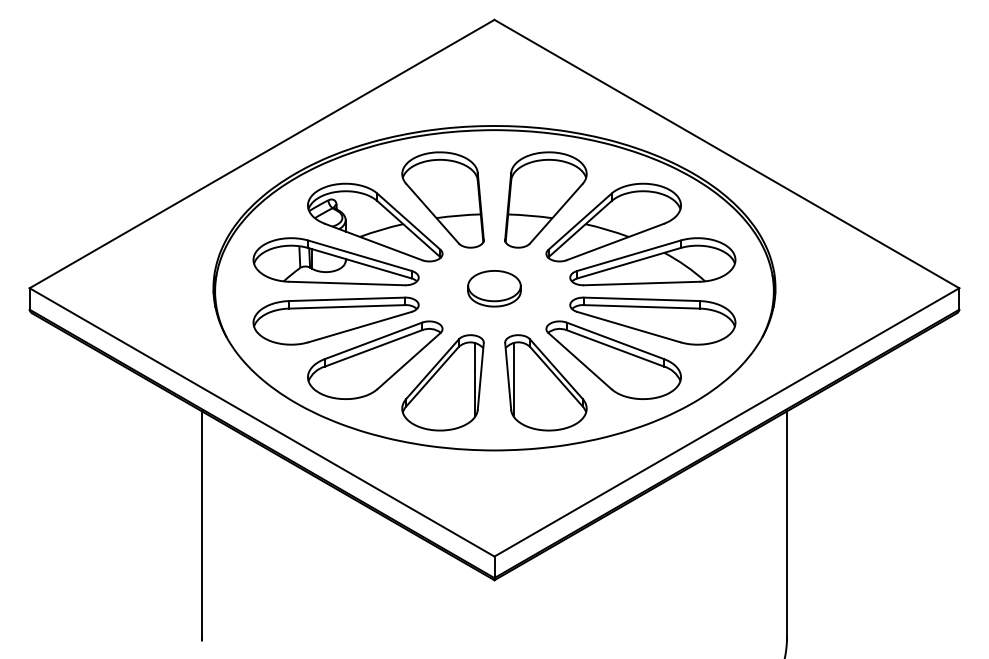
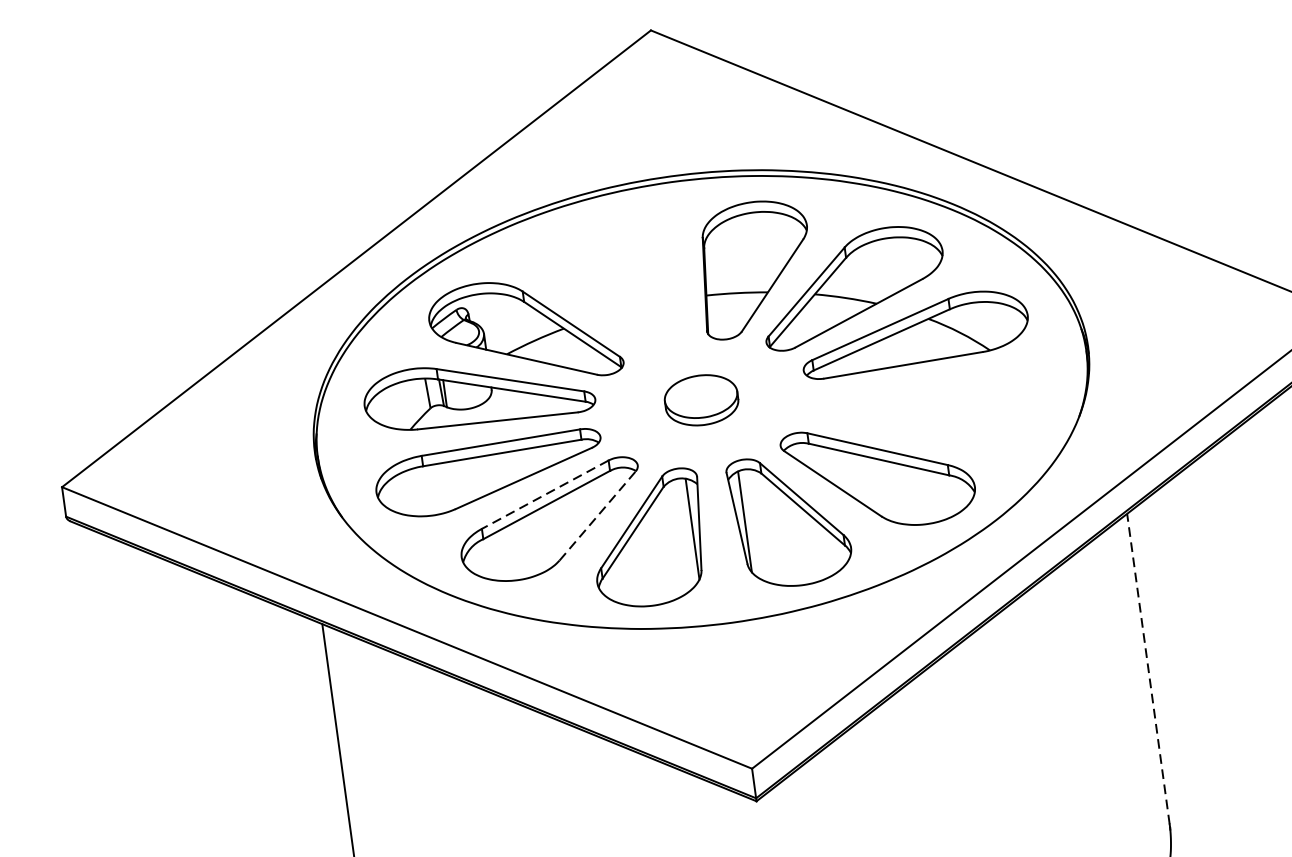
part: (442, 199) -> (613, 287), removed
part: (652, 320) -> (924, 414), removed
line: (373, 340) -> (544, 494), solid -> dashed
line: (409, 360) -> (598, 515), solid -> dashed
line: (787, 524) -> (1149, 669), solid -> dashed

